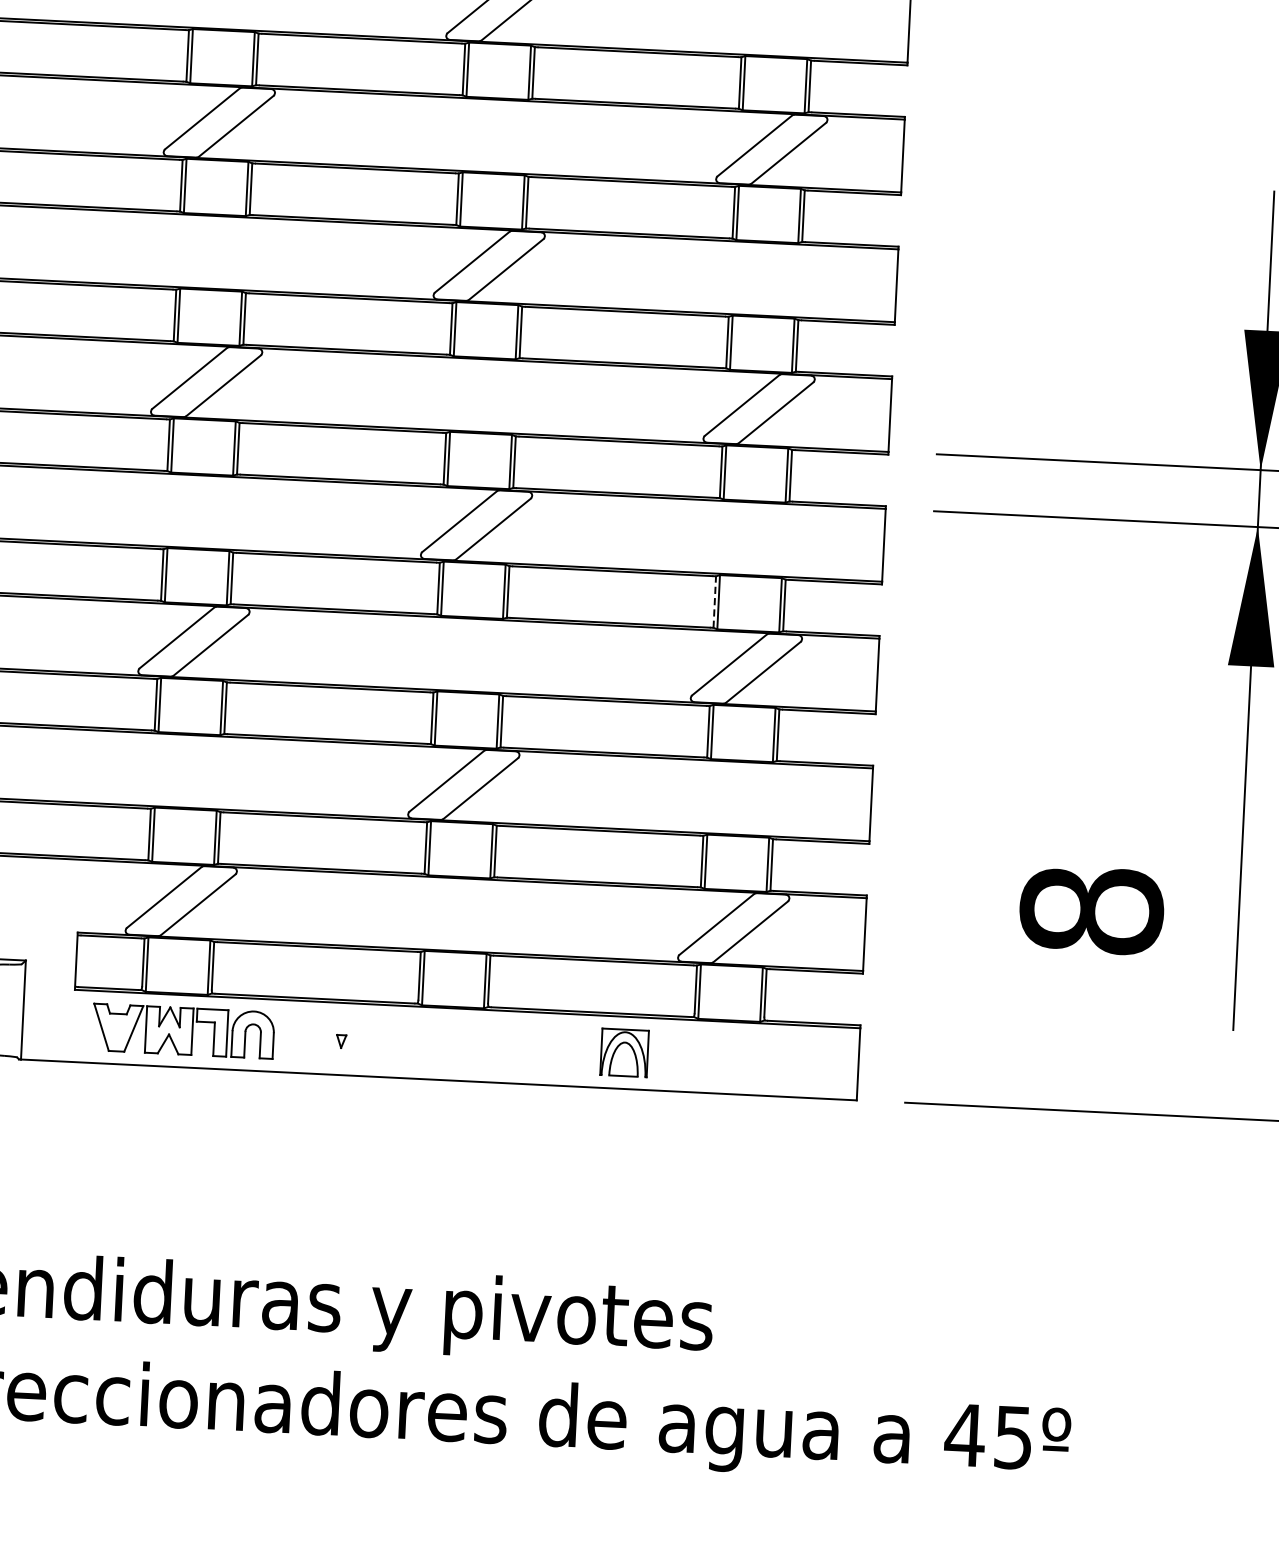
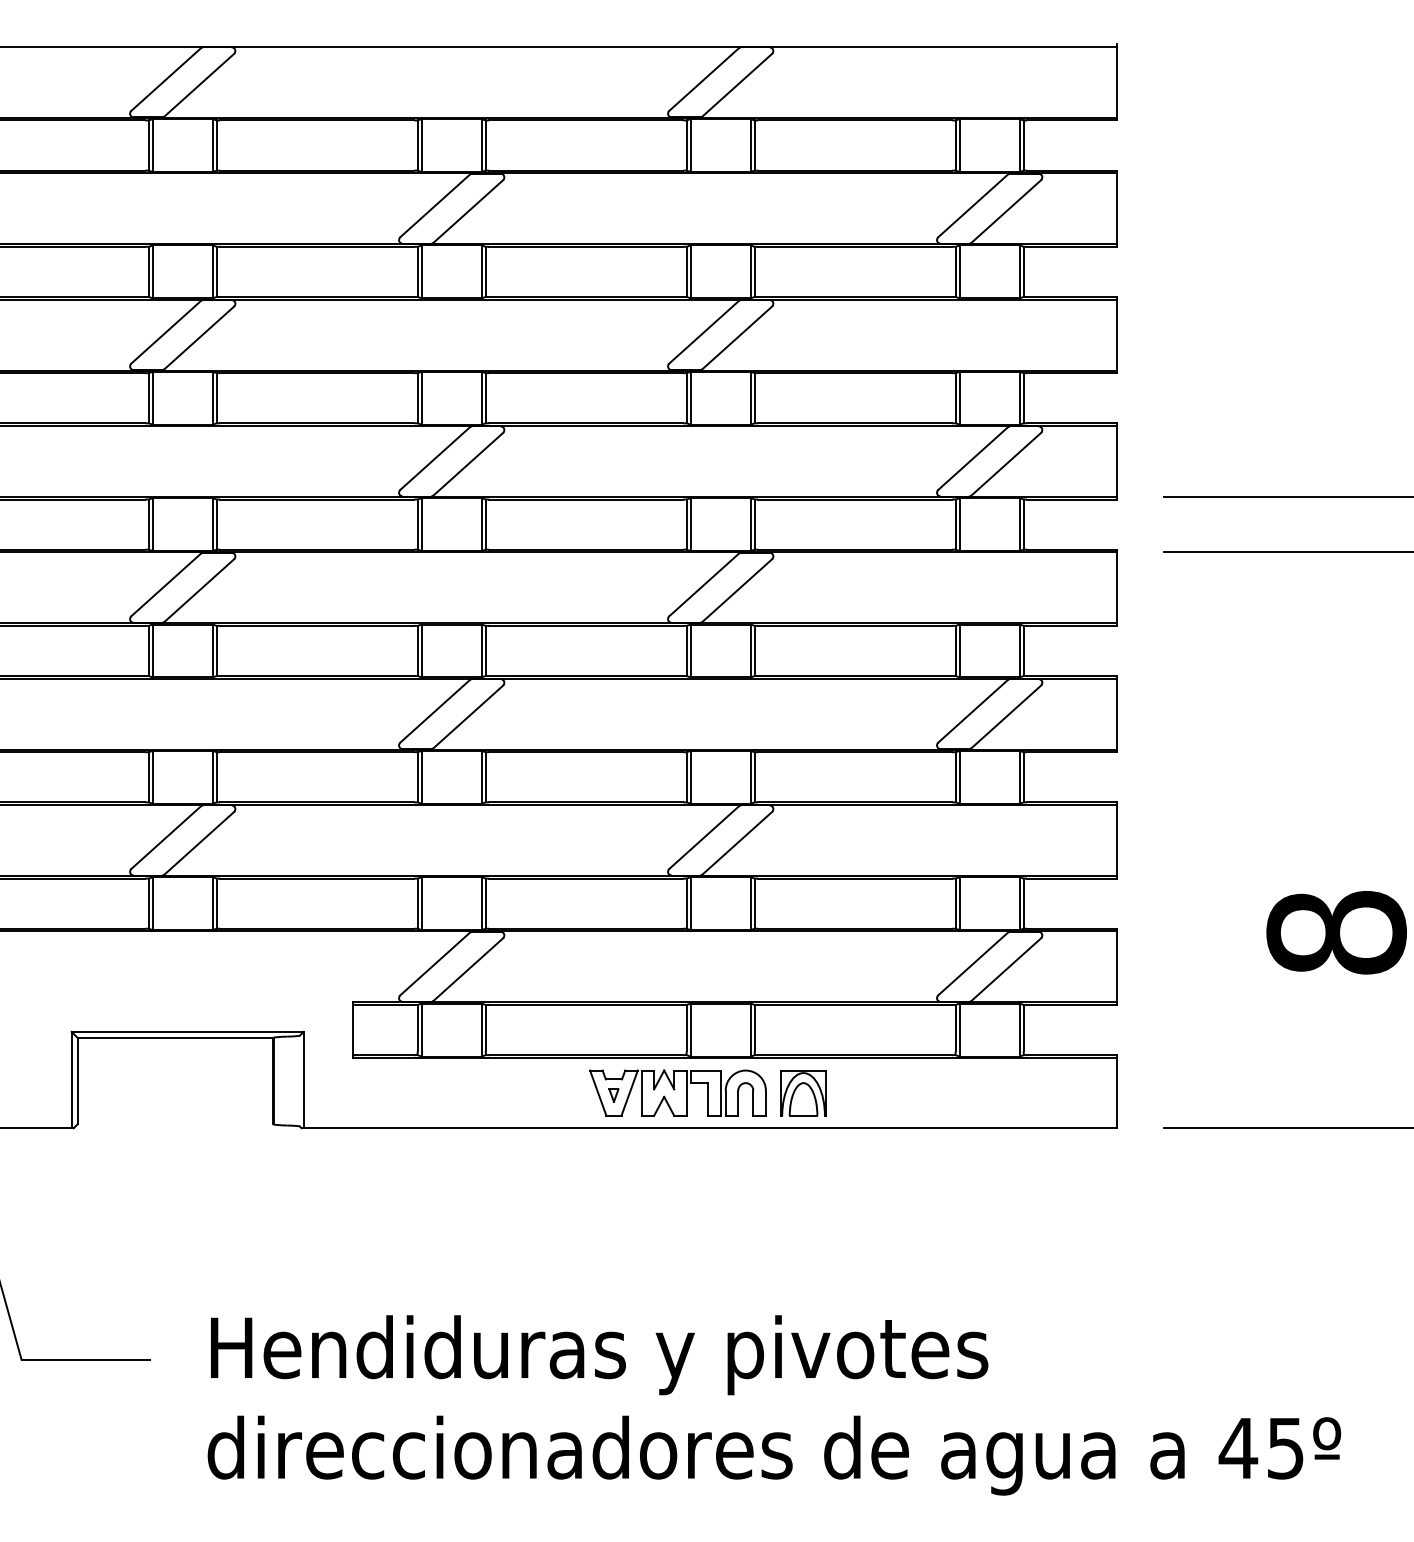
line: (714, 601) -> (955, 650), dashed -> solid
part: (182, 1030) -> (677, 1092), moved
part: (624, 1053) -> (803, 1093), moved

